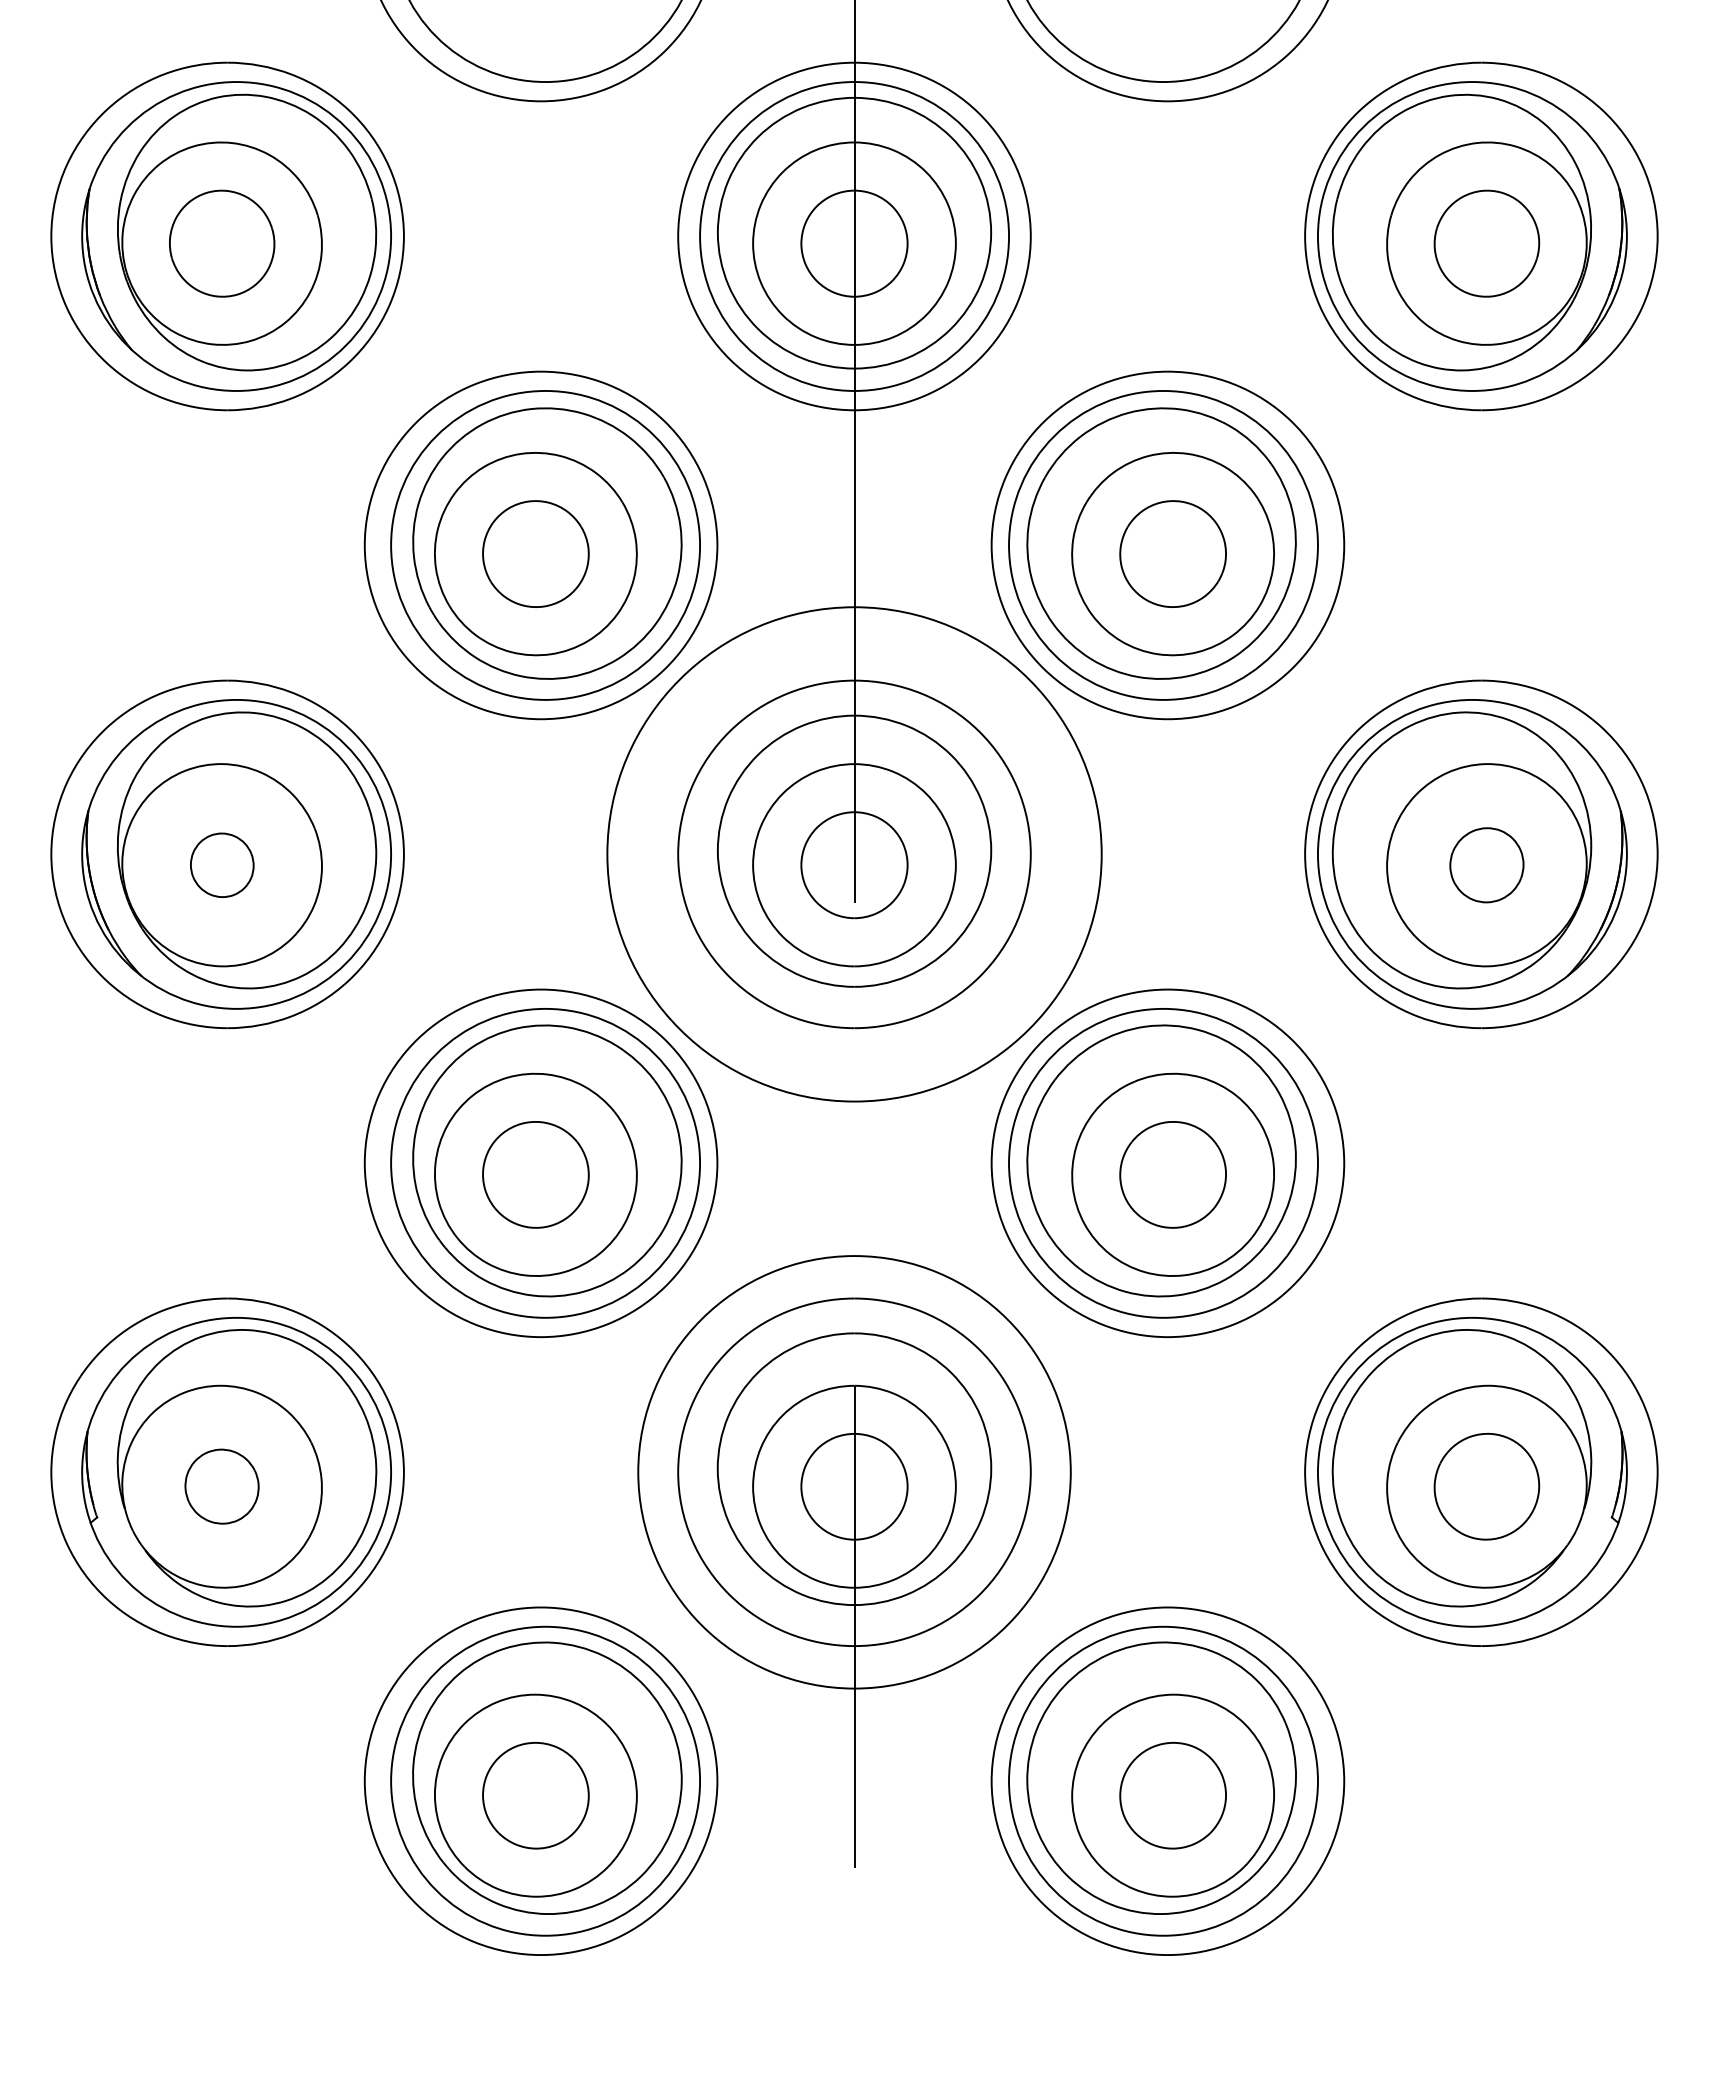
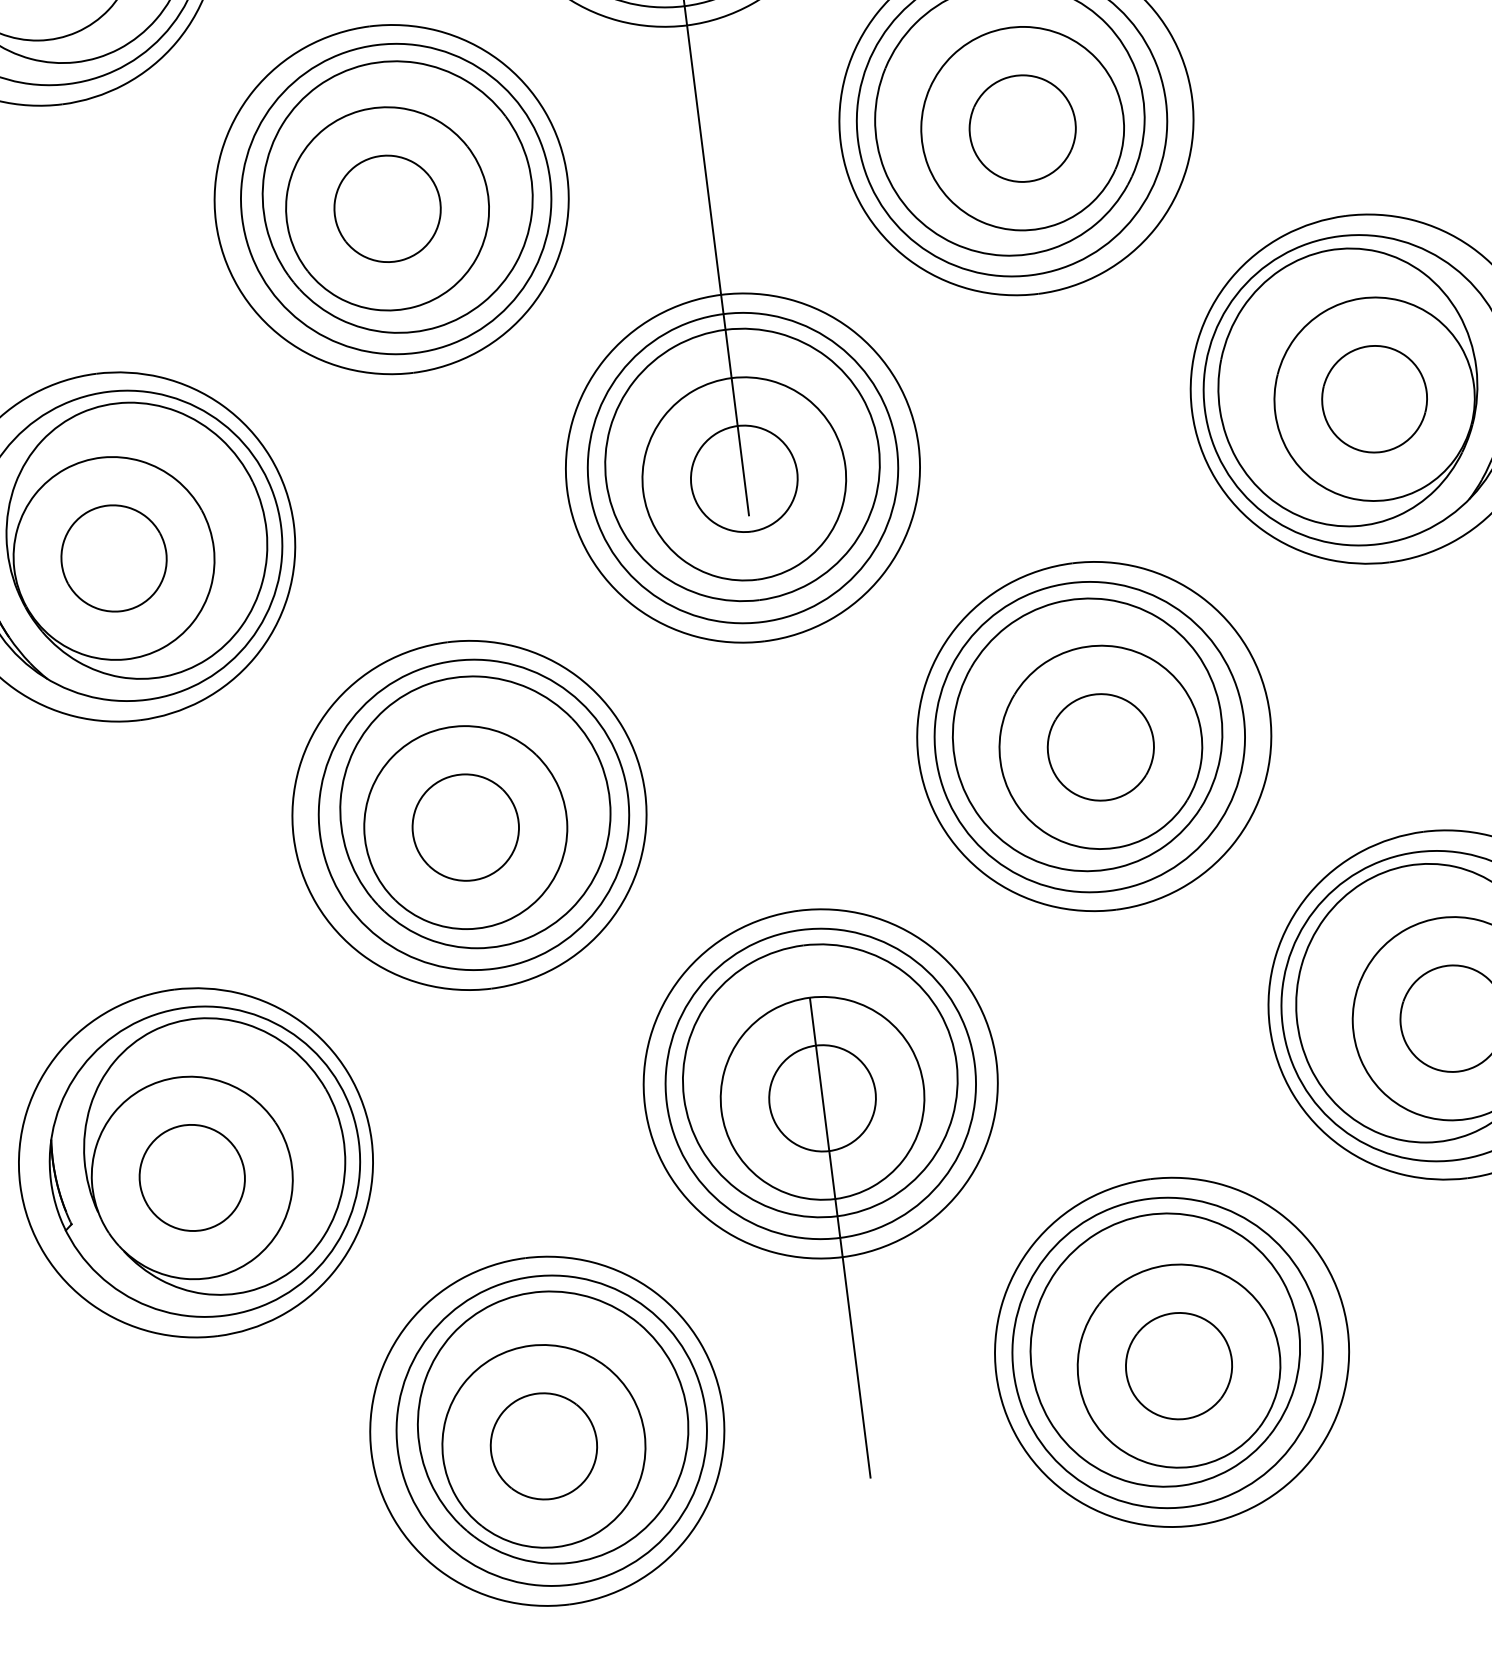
circle: (854, 853) -> (742, 467), size x0.62
part: (222, 865) -> (114, 558), size x1.67
part: (1486, 865) -> (1374, 399), size x1.43
circle: (854, 1471) -> (820, 1083), size x0.71
part: (221, 1486) -> (191, 1177), size x1.43

